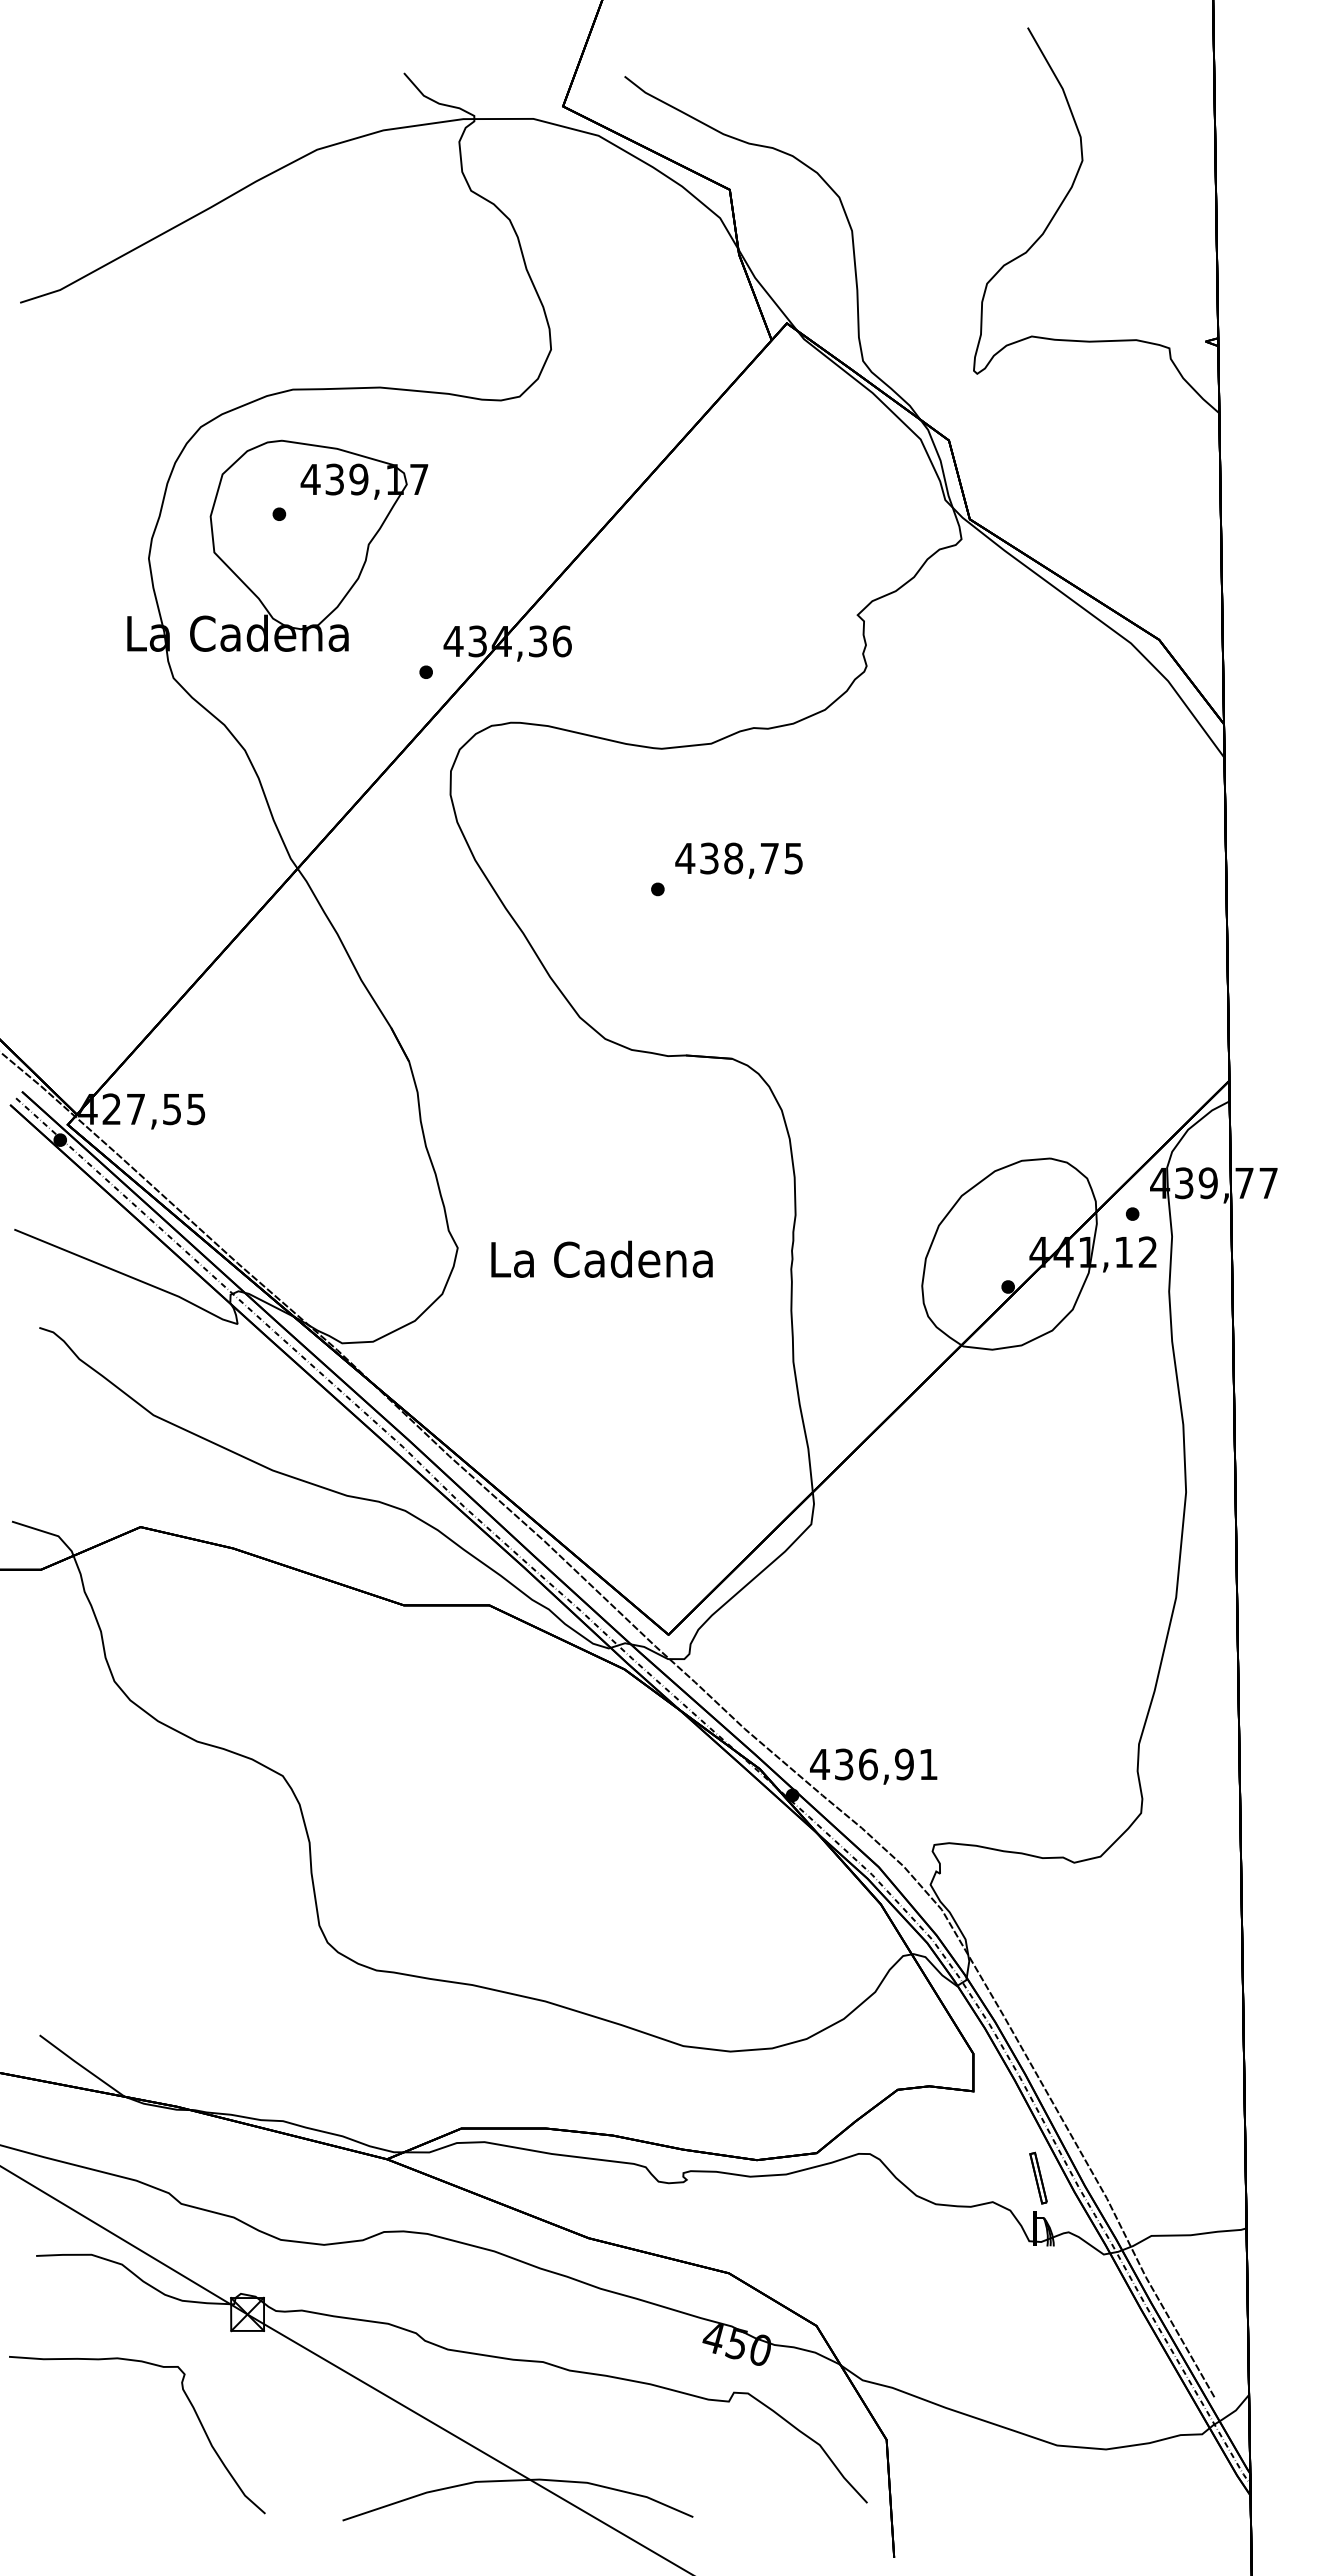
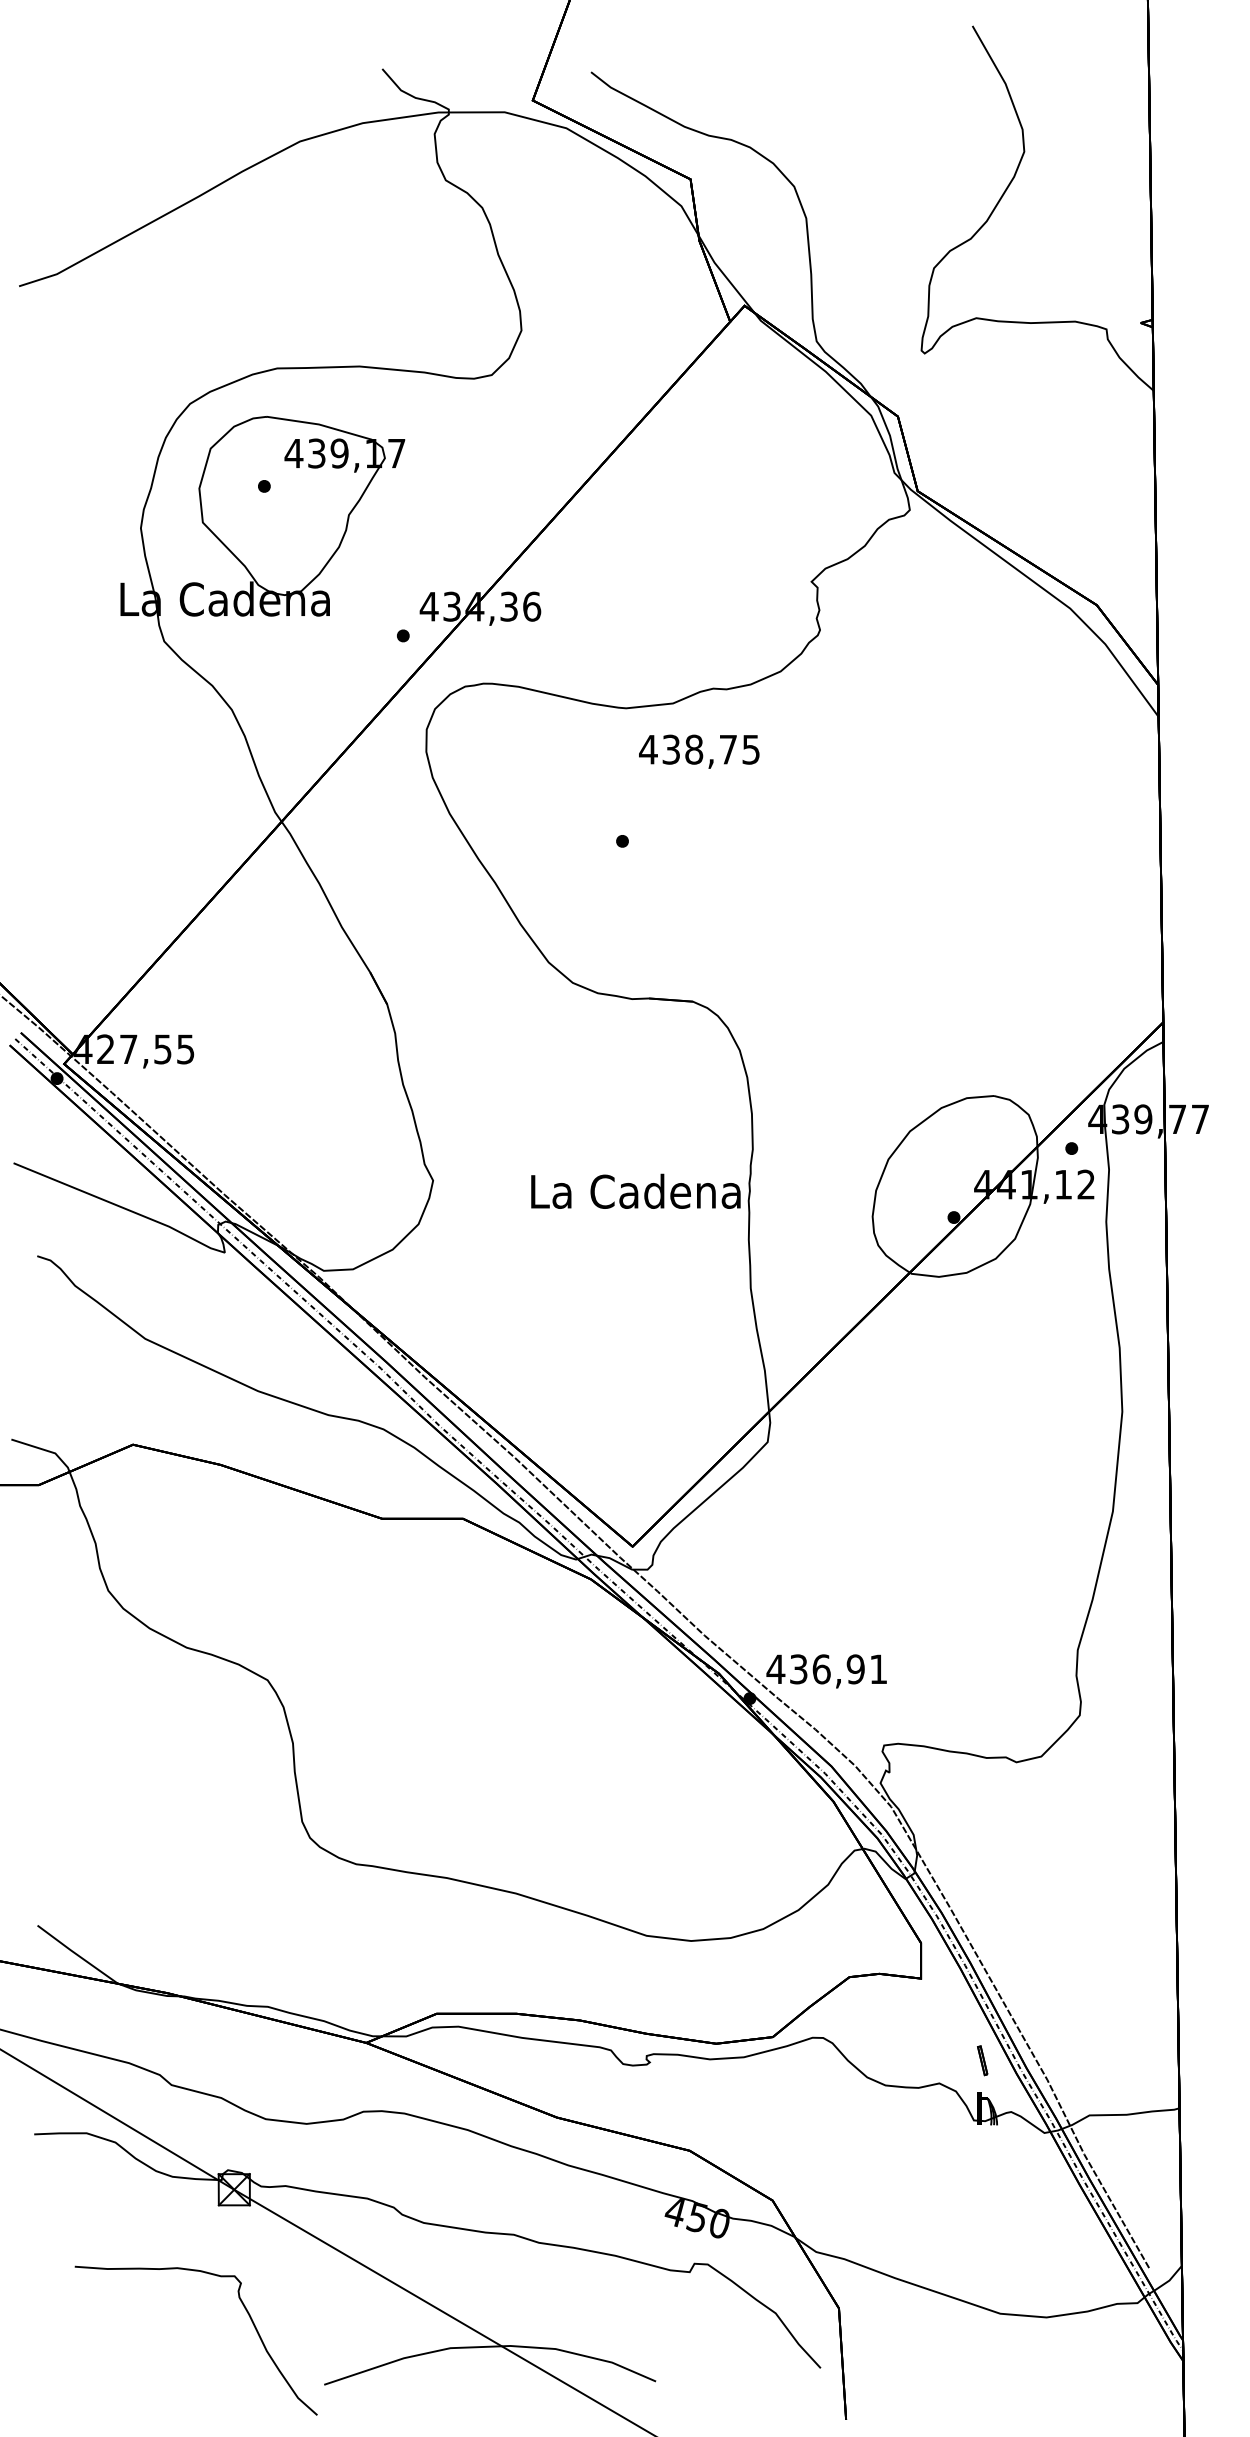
text: (738, 860) -> (698, 751), moved
text: (601, 1258) -> (635, 1190), moved
part: (1038, 2177) -> (982, 2060), size x0.6
curve: (192, 2408) -> (248, 2315), moved

